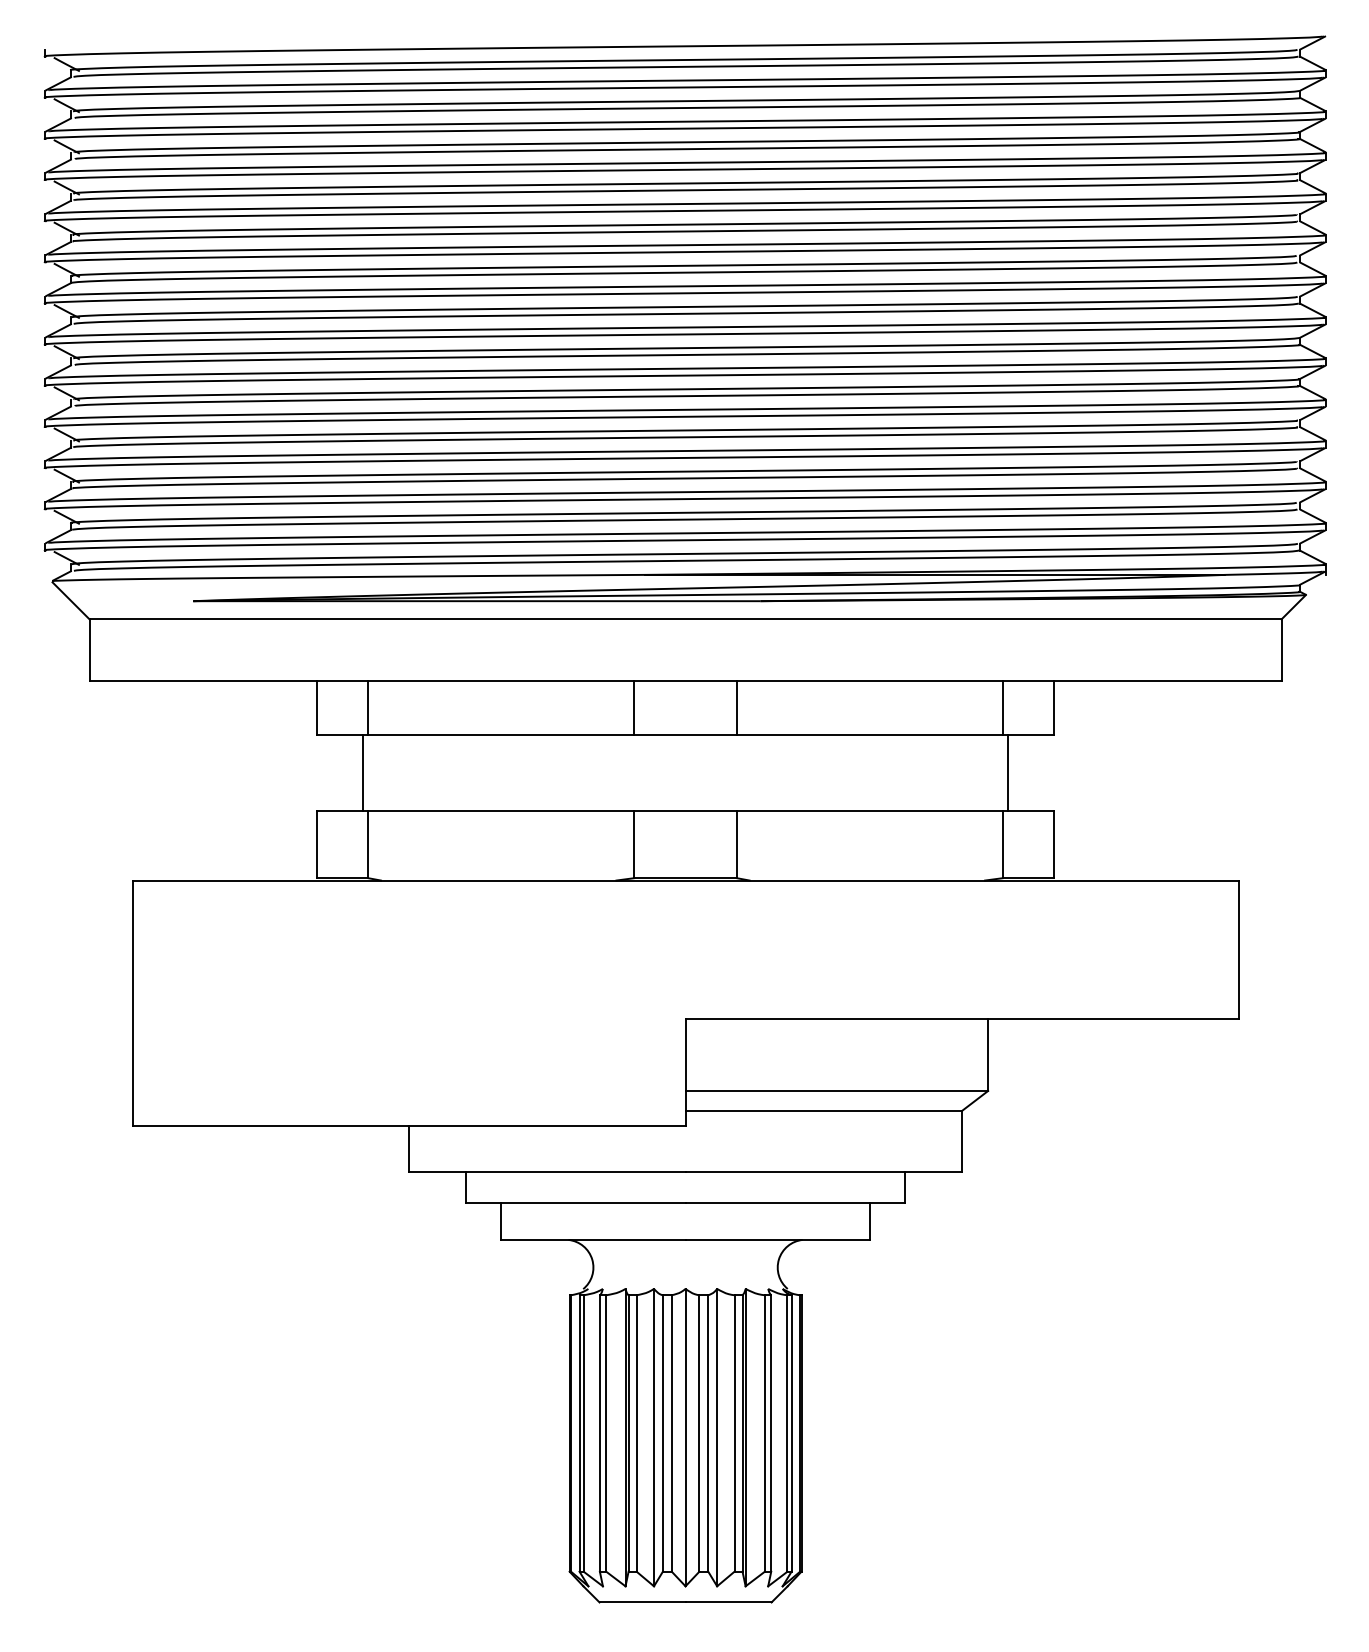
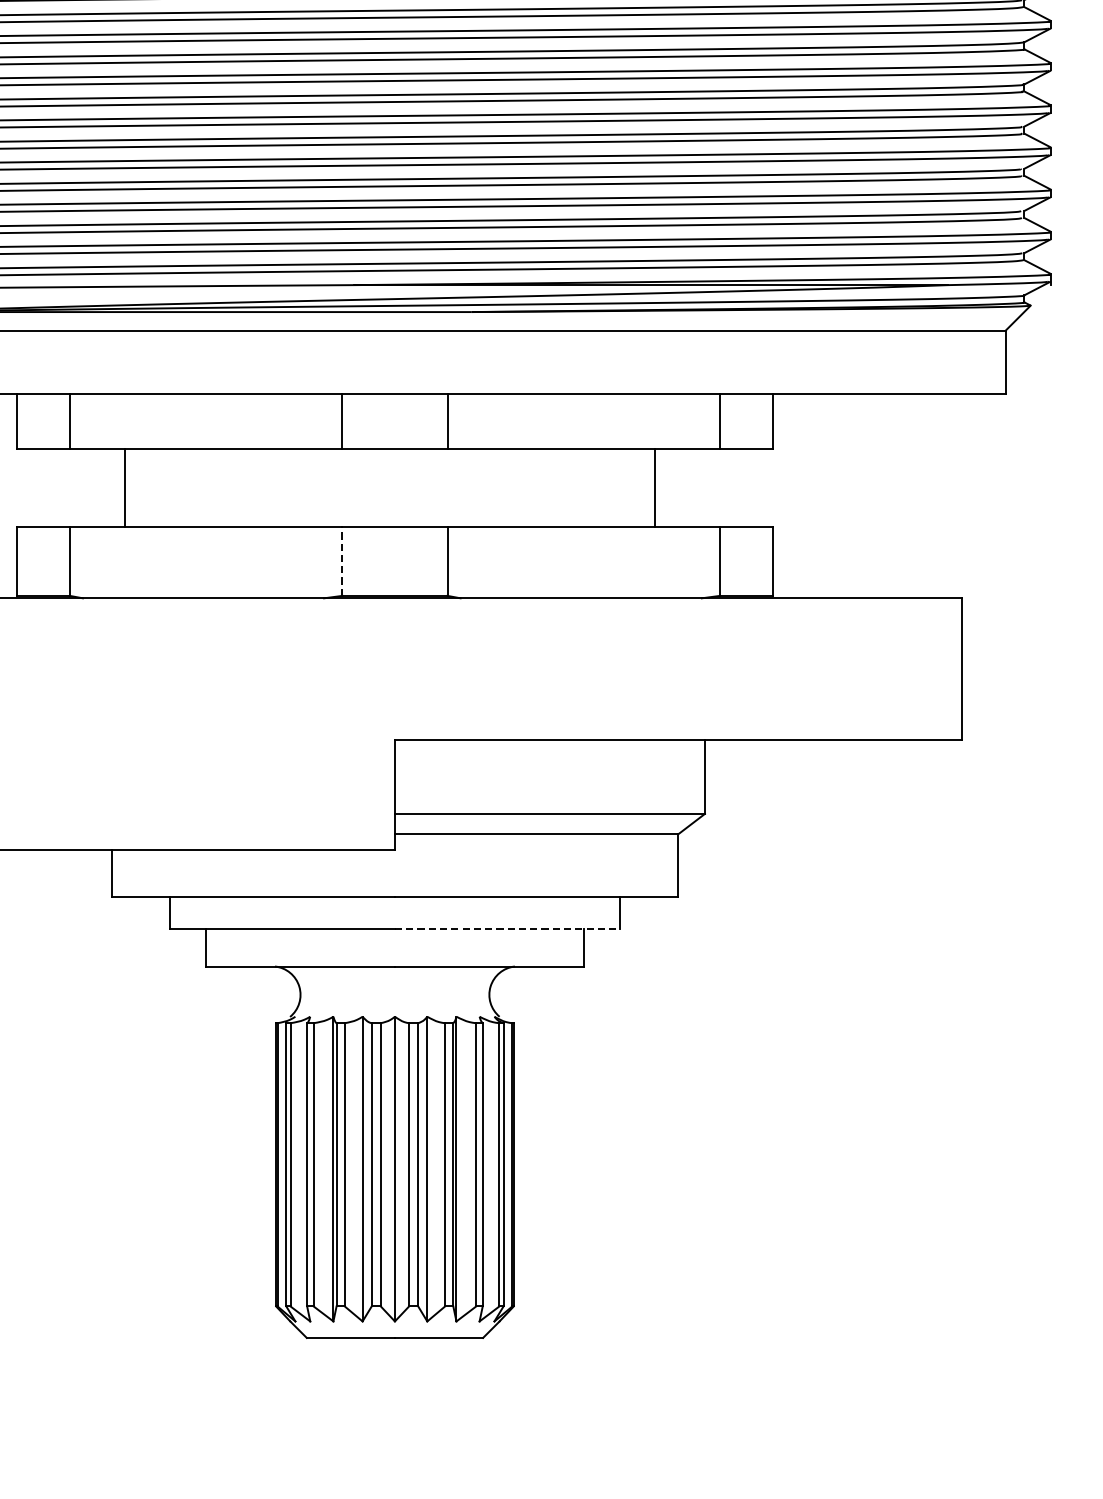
line: (363, 772) -> (125, 487), moved
line: (1008, 772) -> (655, 487), moved
line: (634, 844) -> (342, 561), solid -> dashed
line: (795, 1203) -> (507, 929), solid -> dashed

